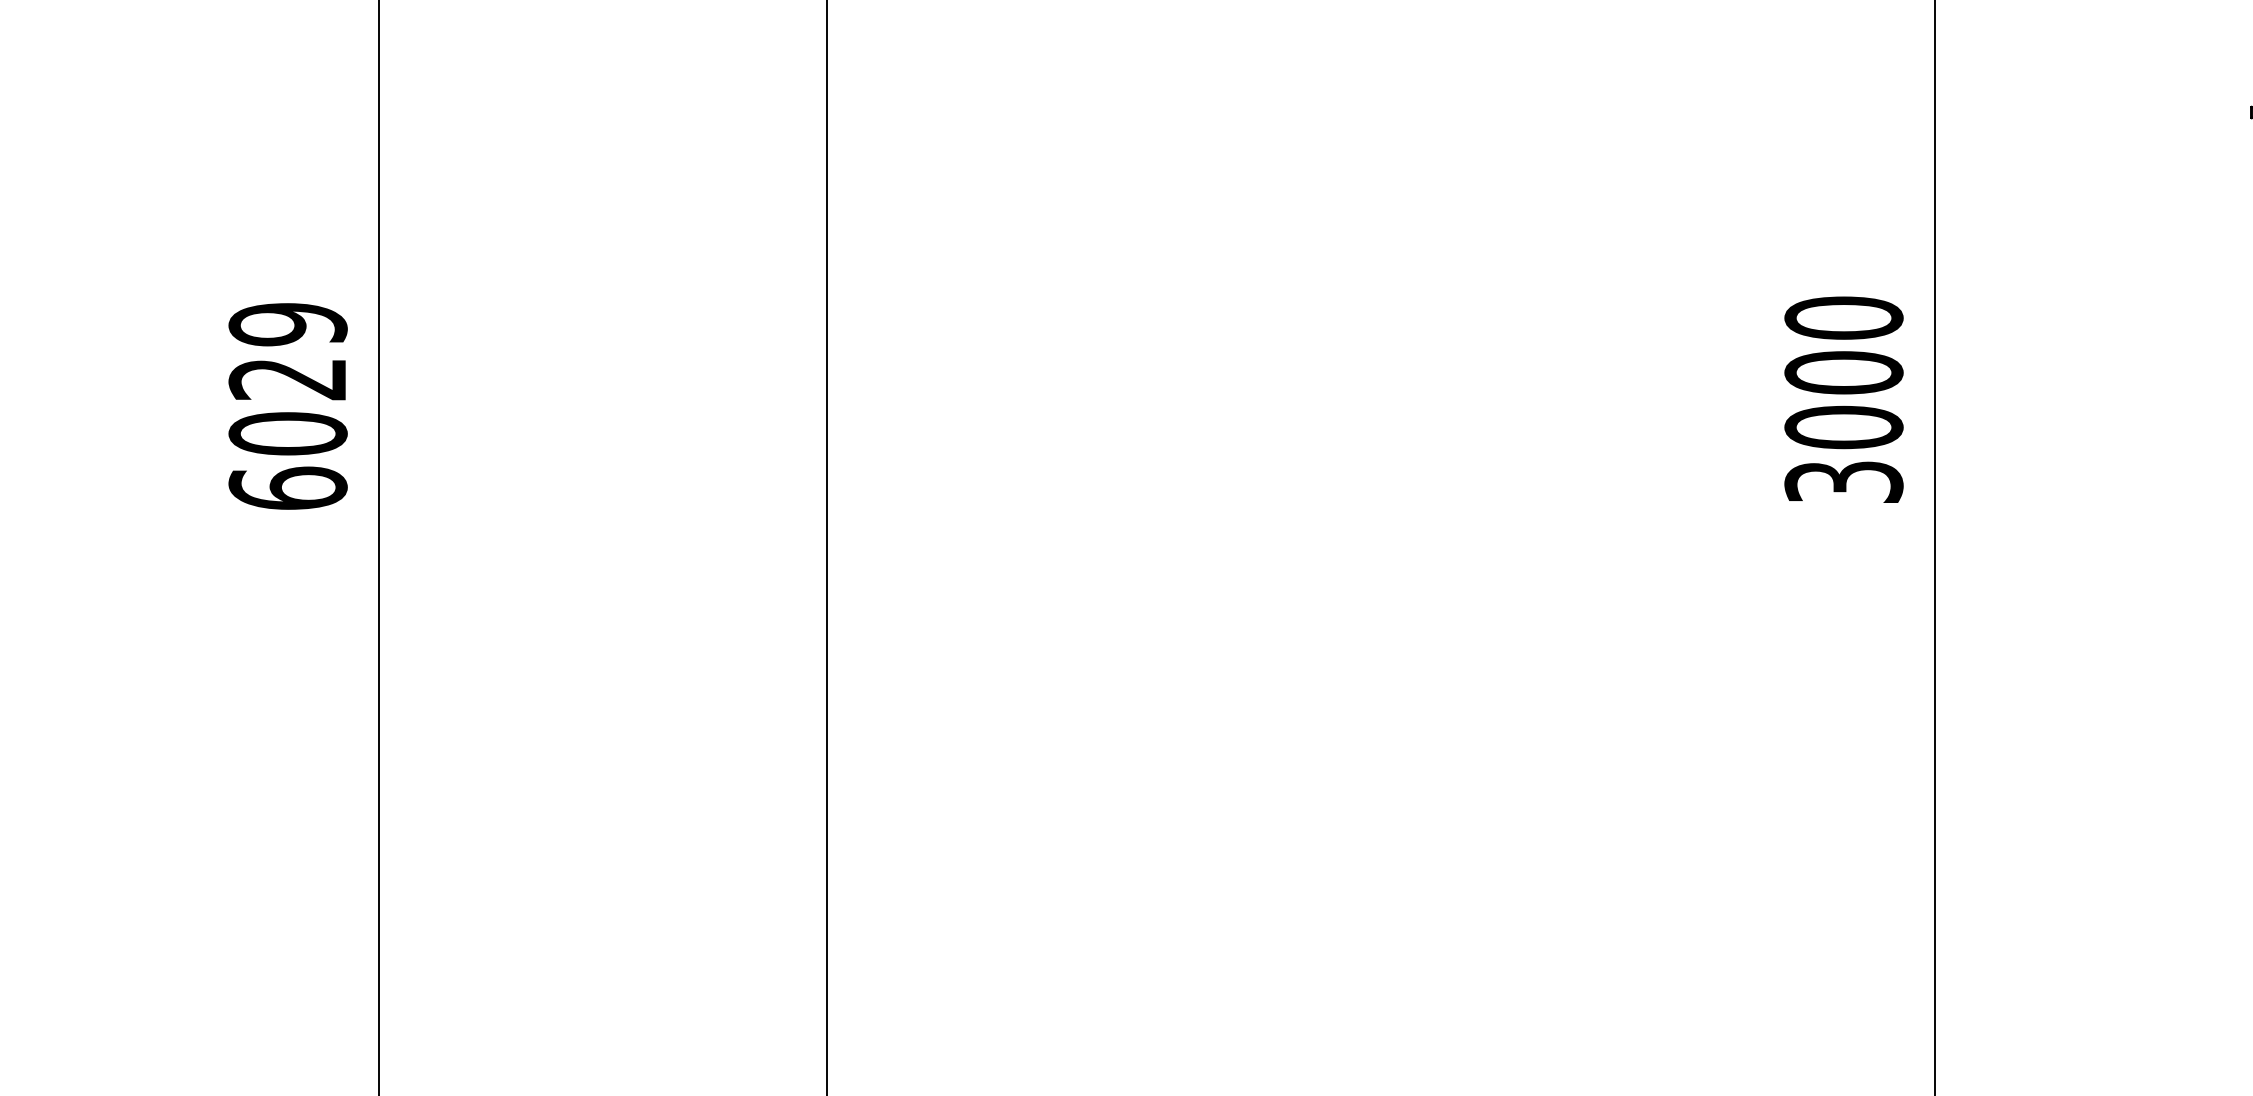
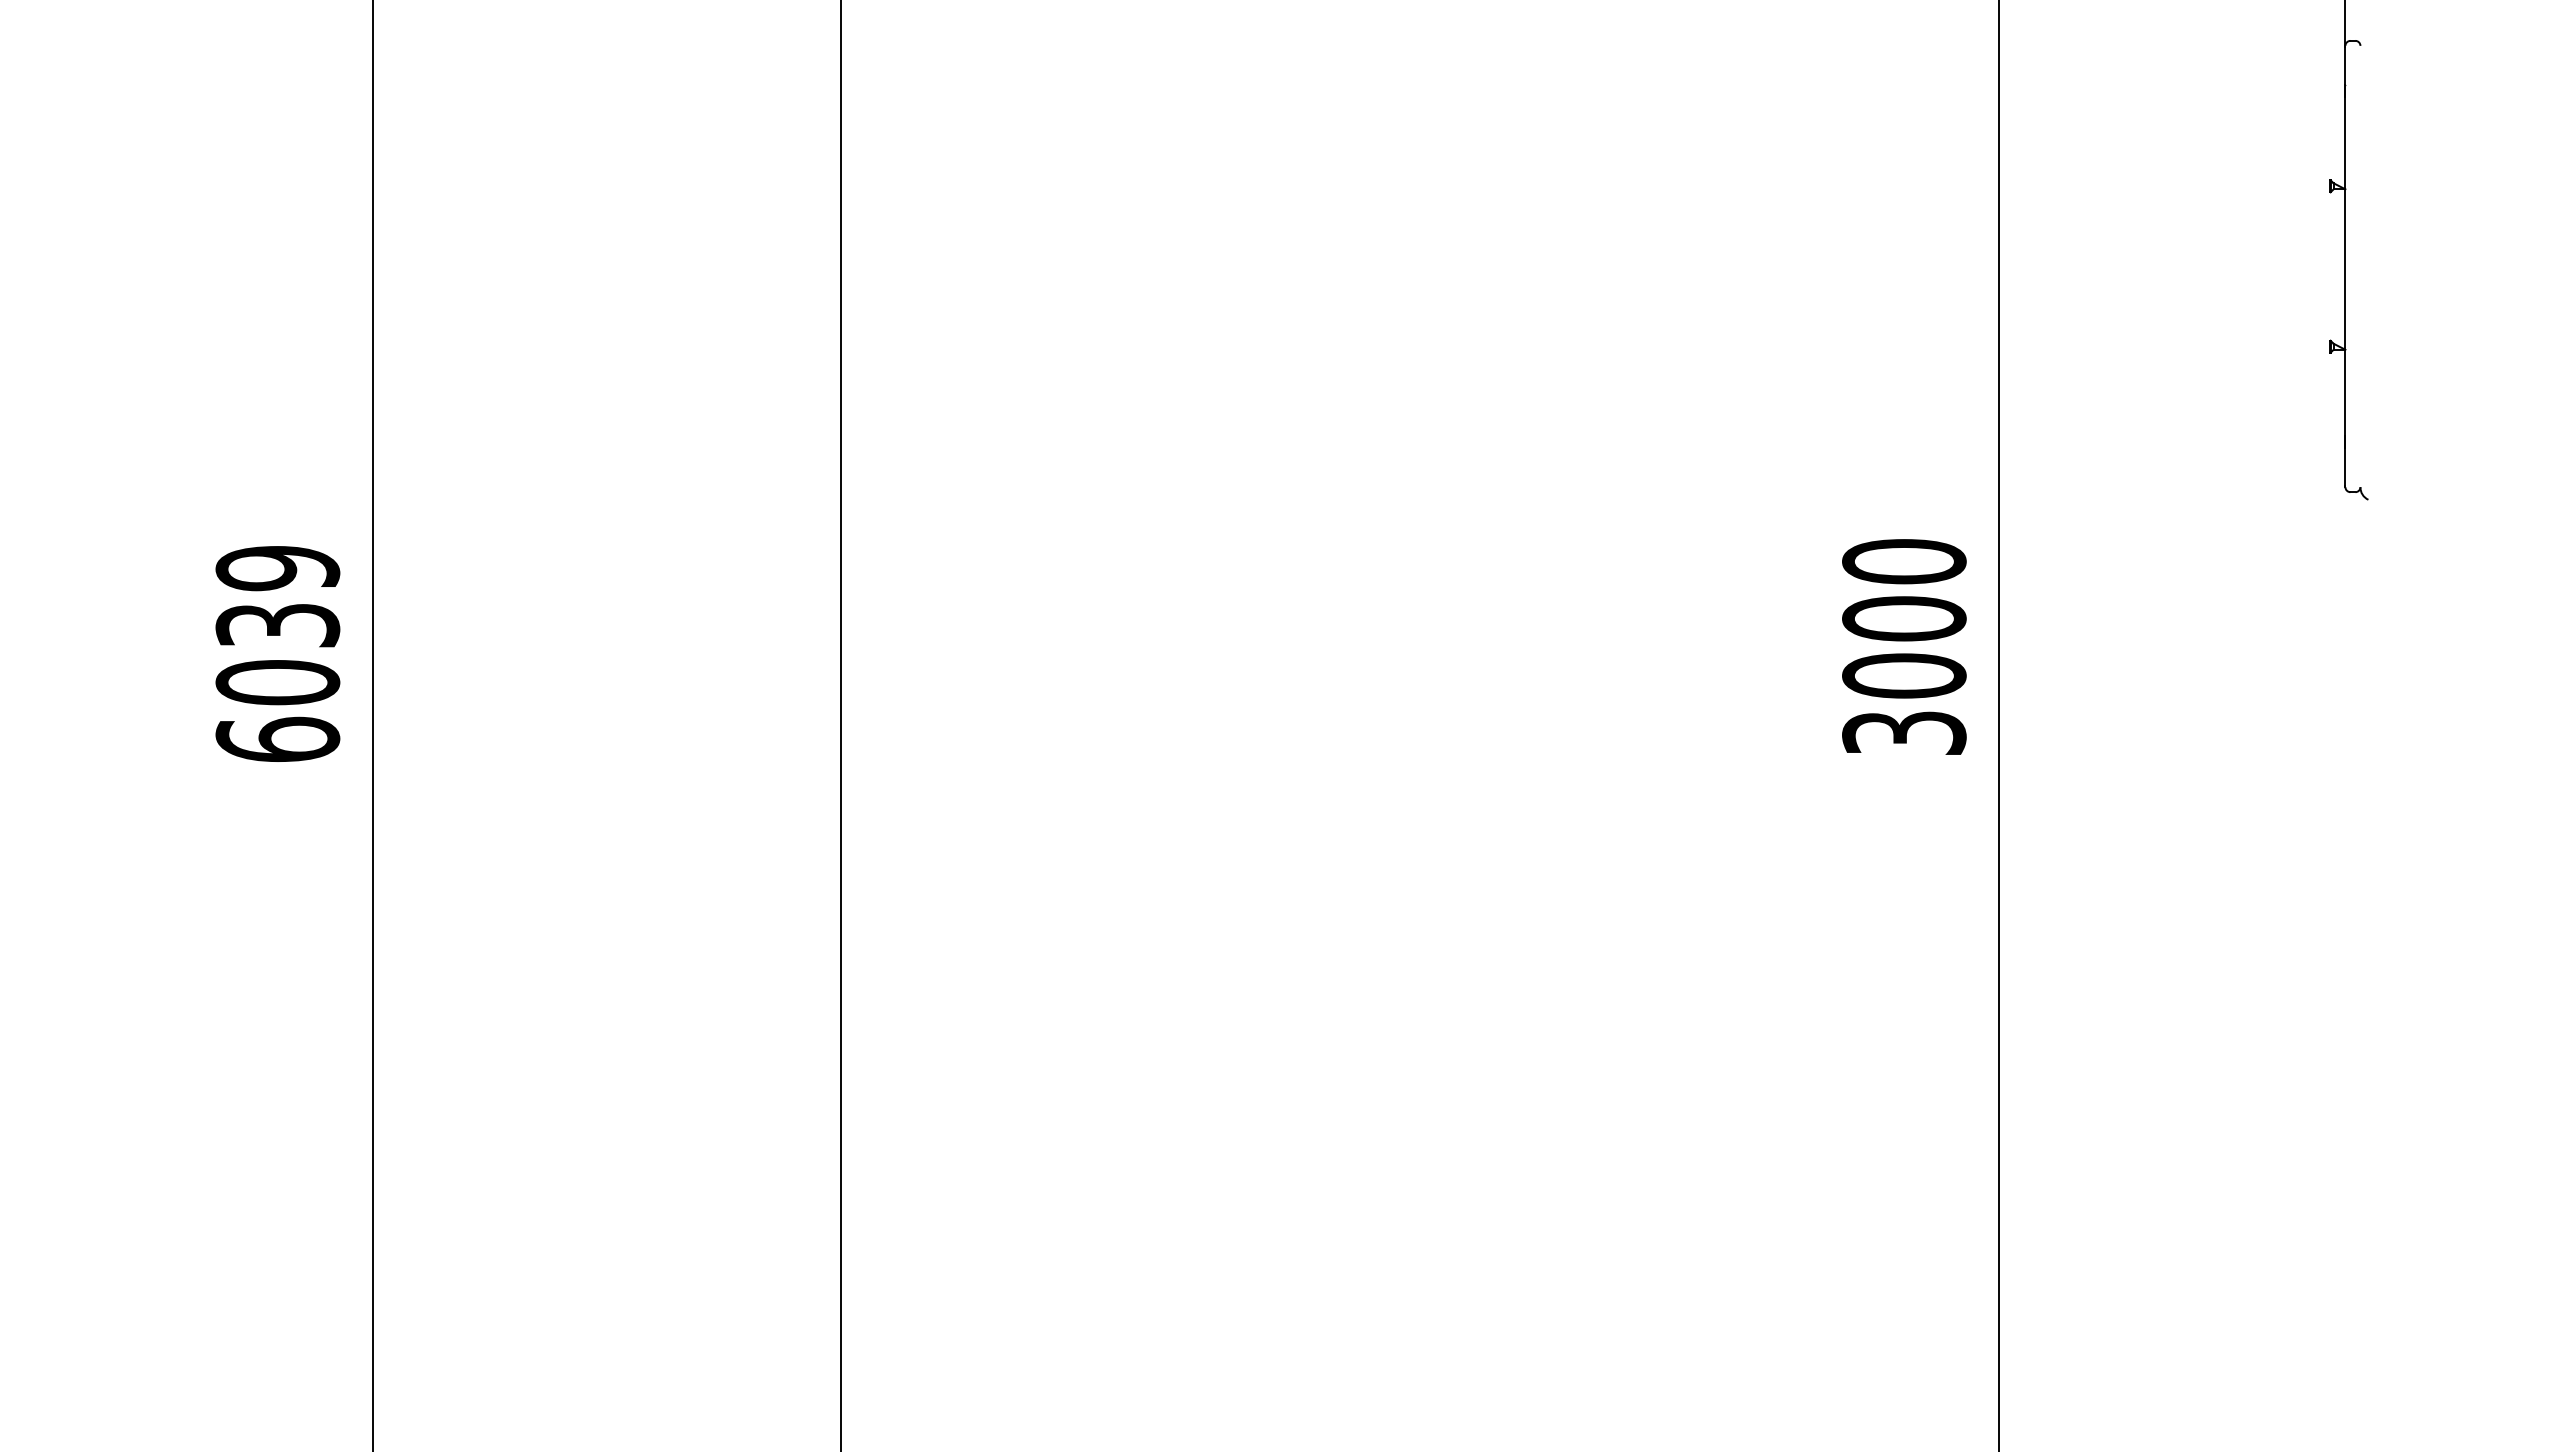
text: (287, 379) -> (277, 625), 6029 -> 6039

